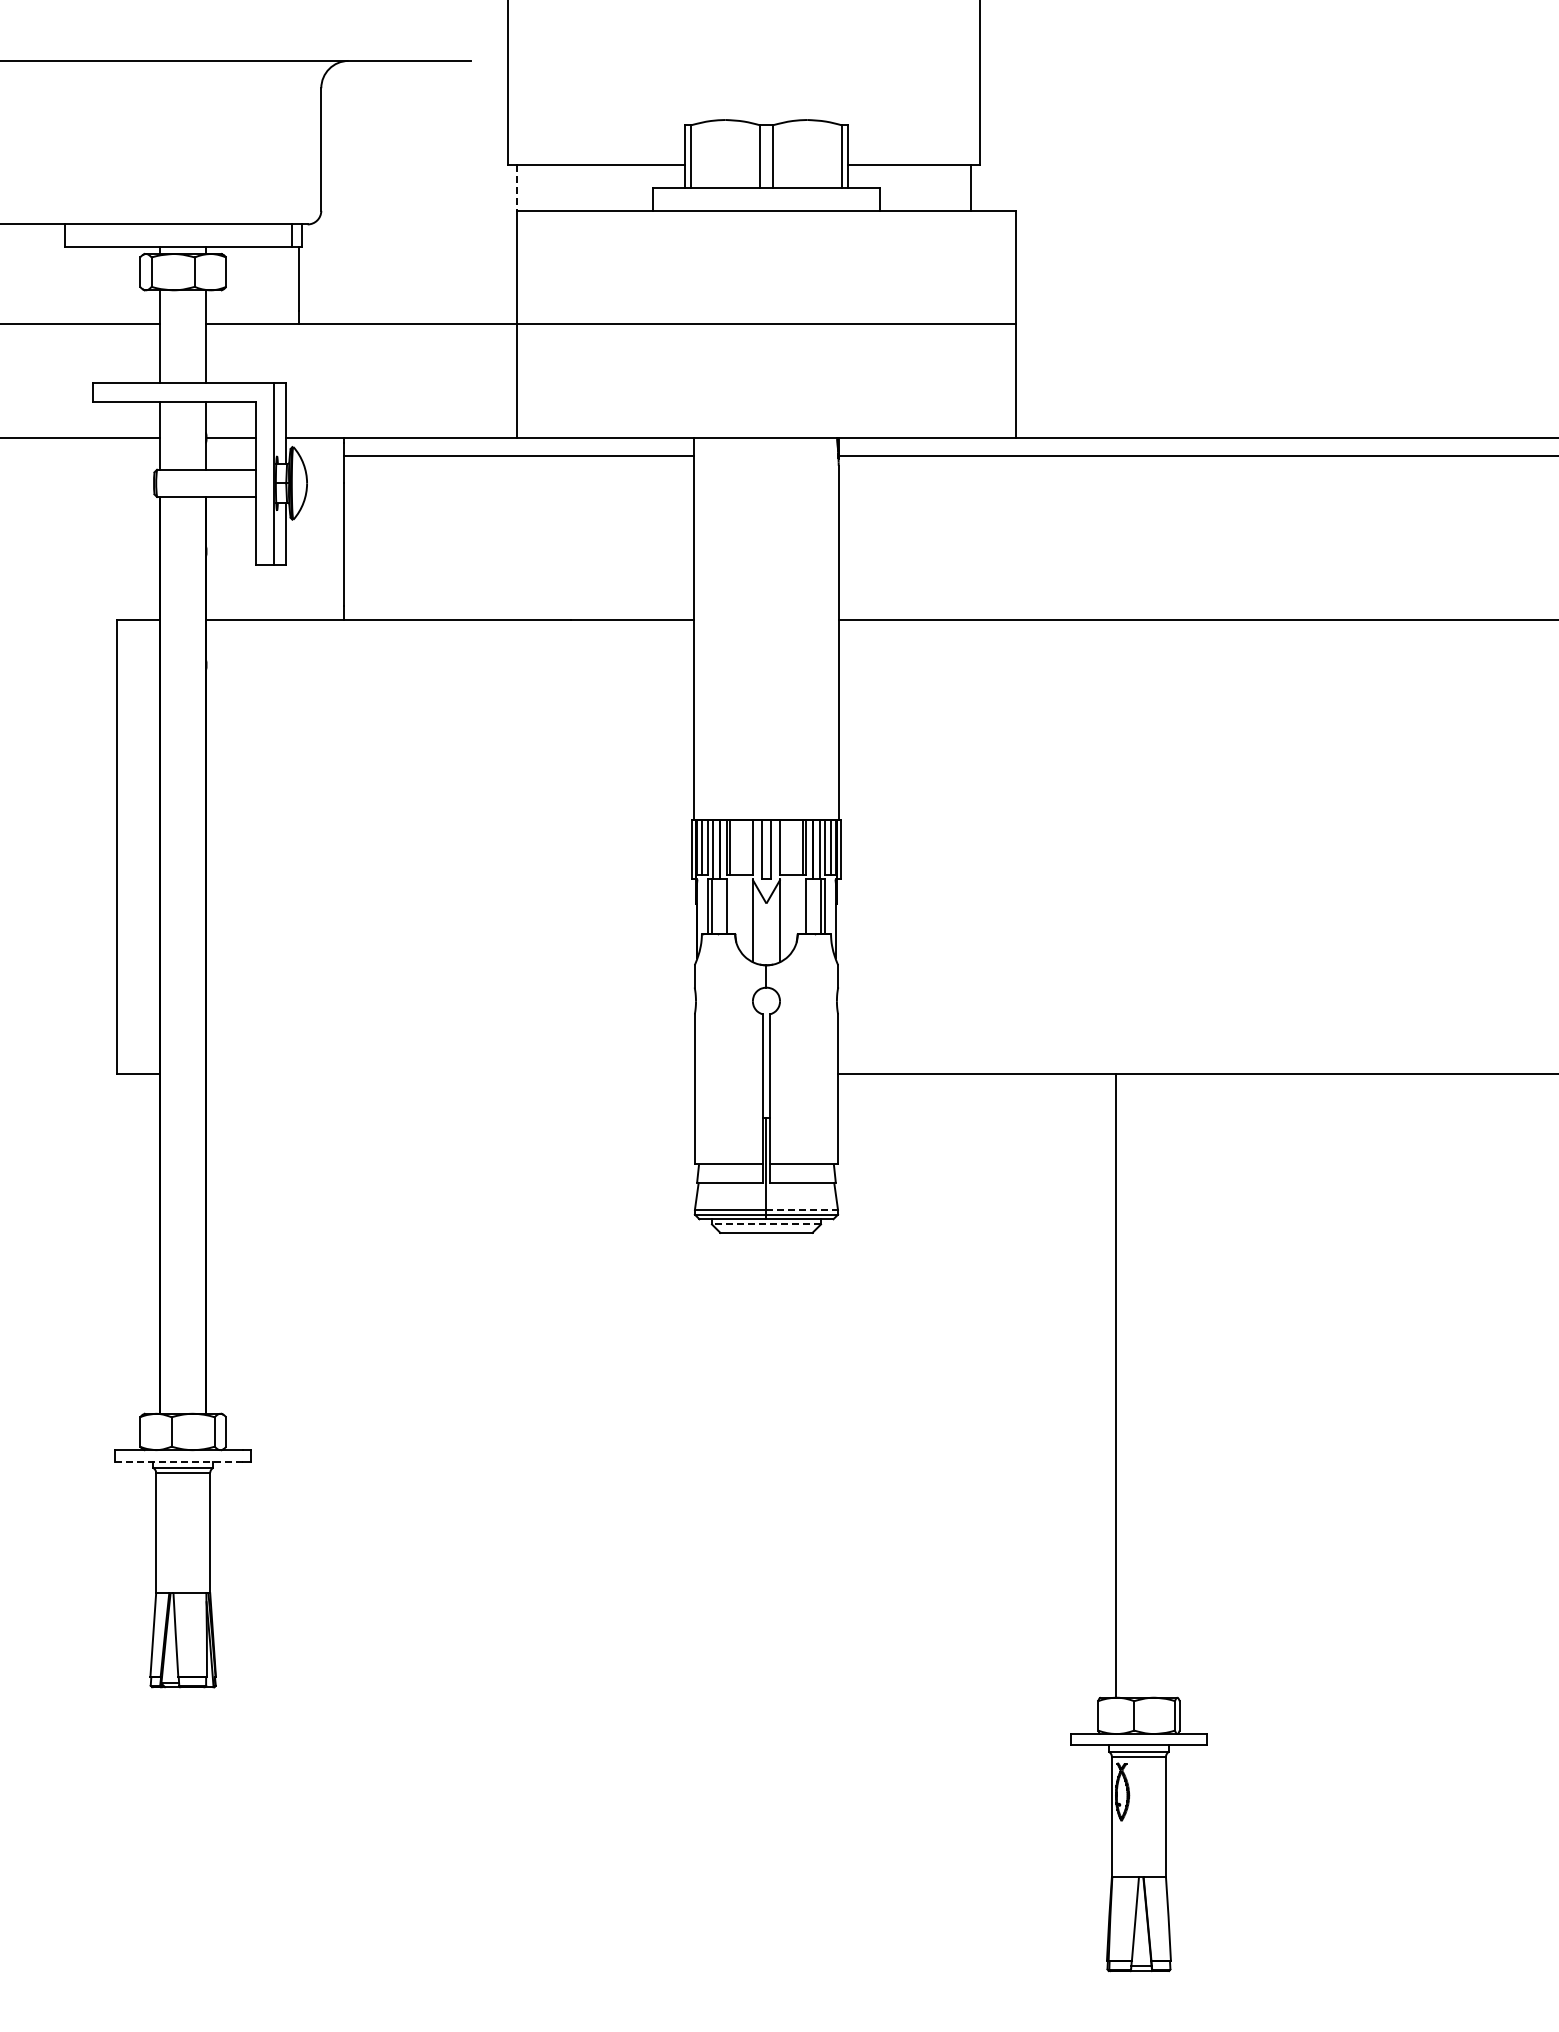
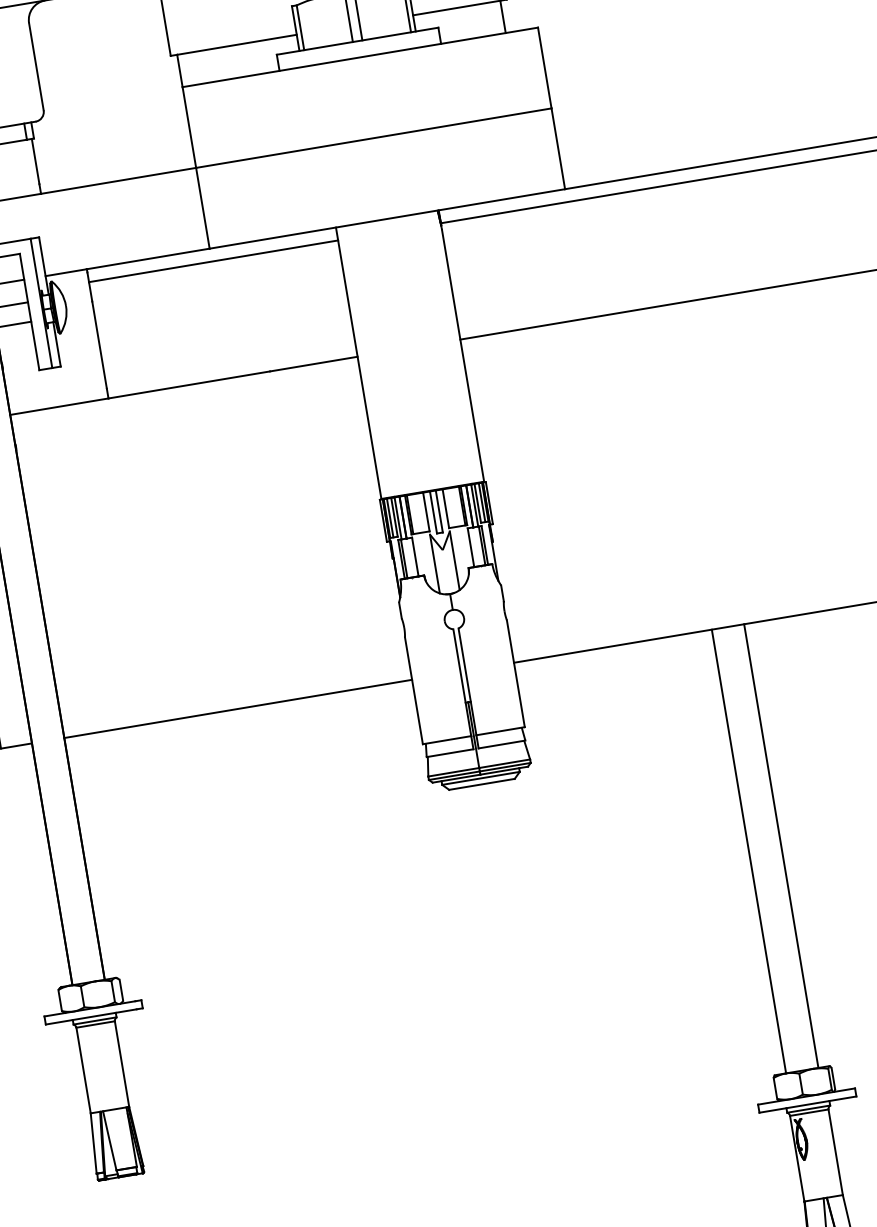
line: (516, 188) -> (179, 71), dashed -> solid
line: (449, 1073) -> (237, 708), added
line: (802, 1209) -> (504, 763), dashed -> solid
line: (766, 1224) -> (481, 778), dashed -> solid
line: (1161, 1385) -> (781, 845), added
line: (178, 1461) -> (90, 1016), dashed -> solid

